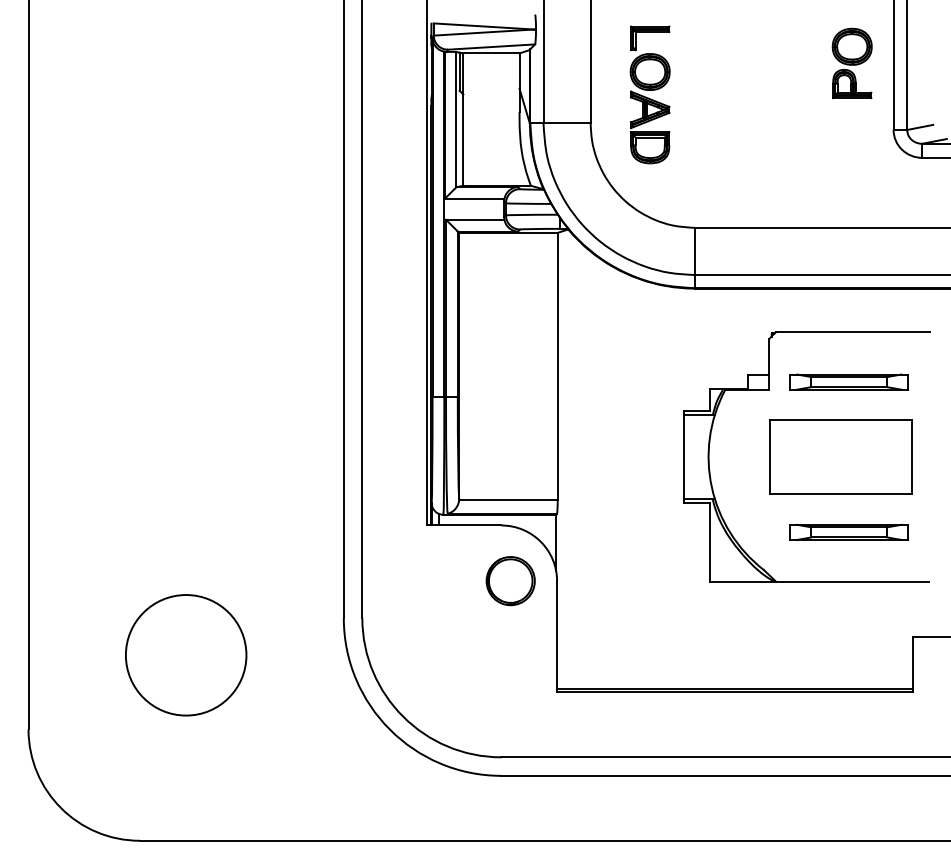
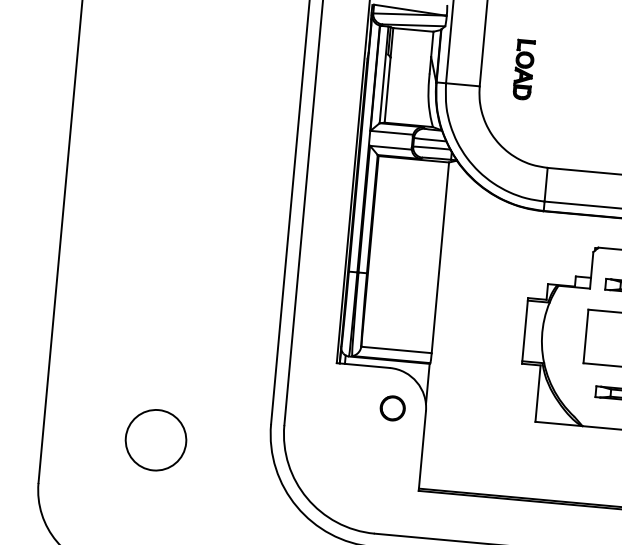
part: (649, 94) -> (523, 69), size x0.6
part: (510, 581) -> (392, 408), size x0.7
circle: (185, 655) -> (155, 440), size x0.7

